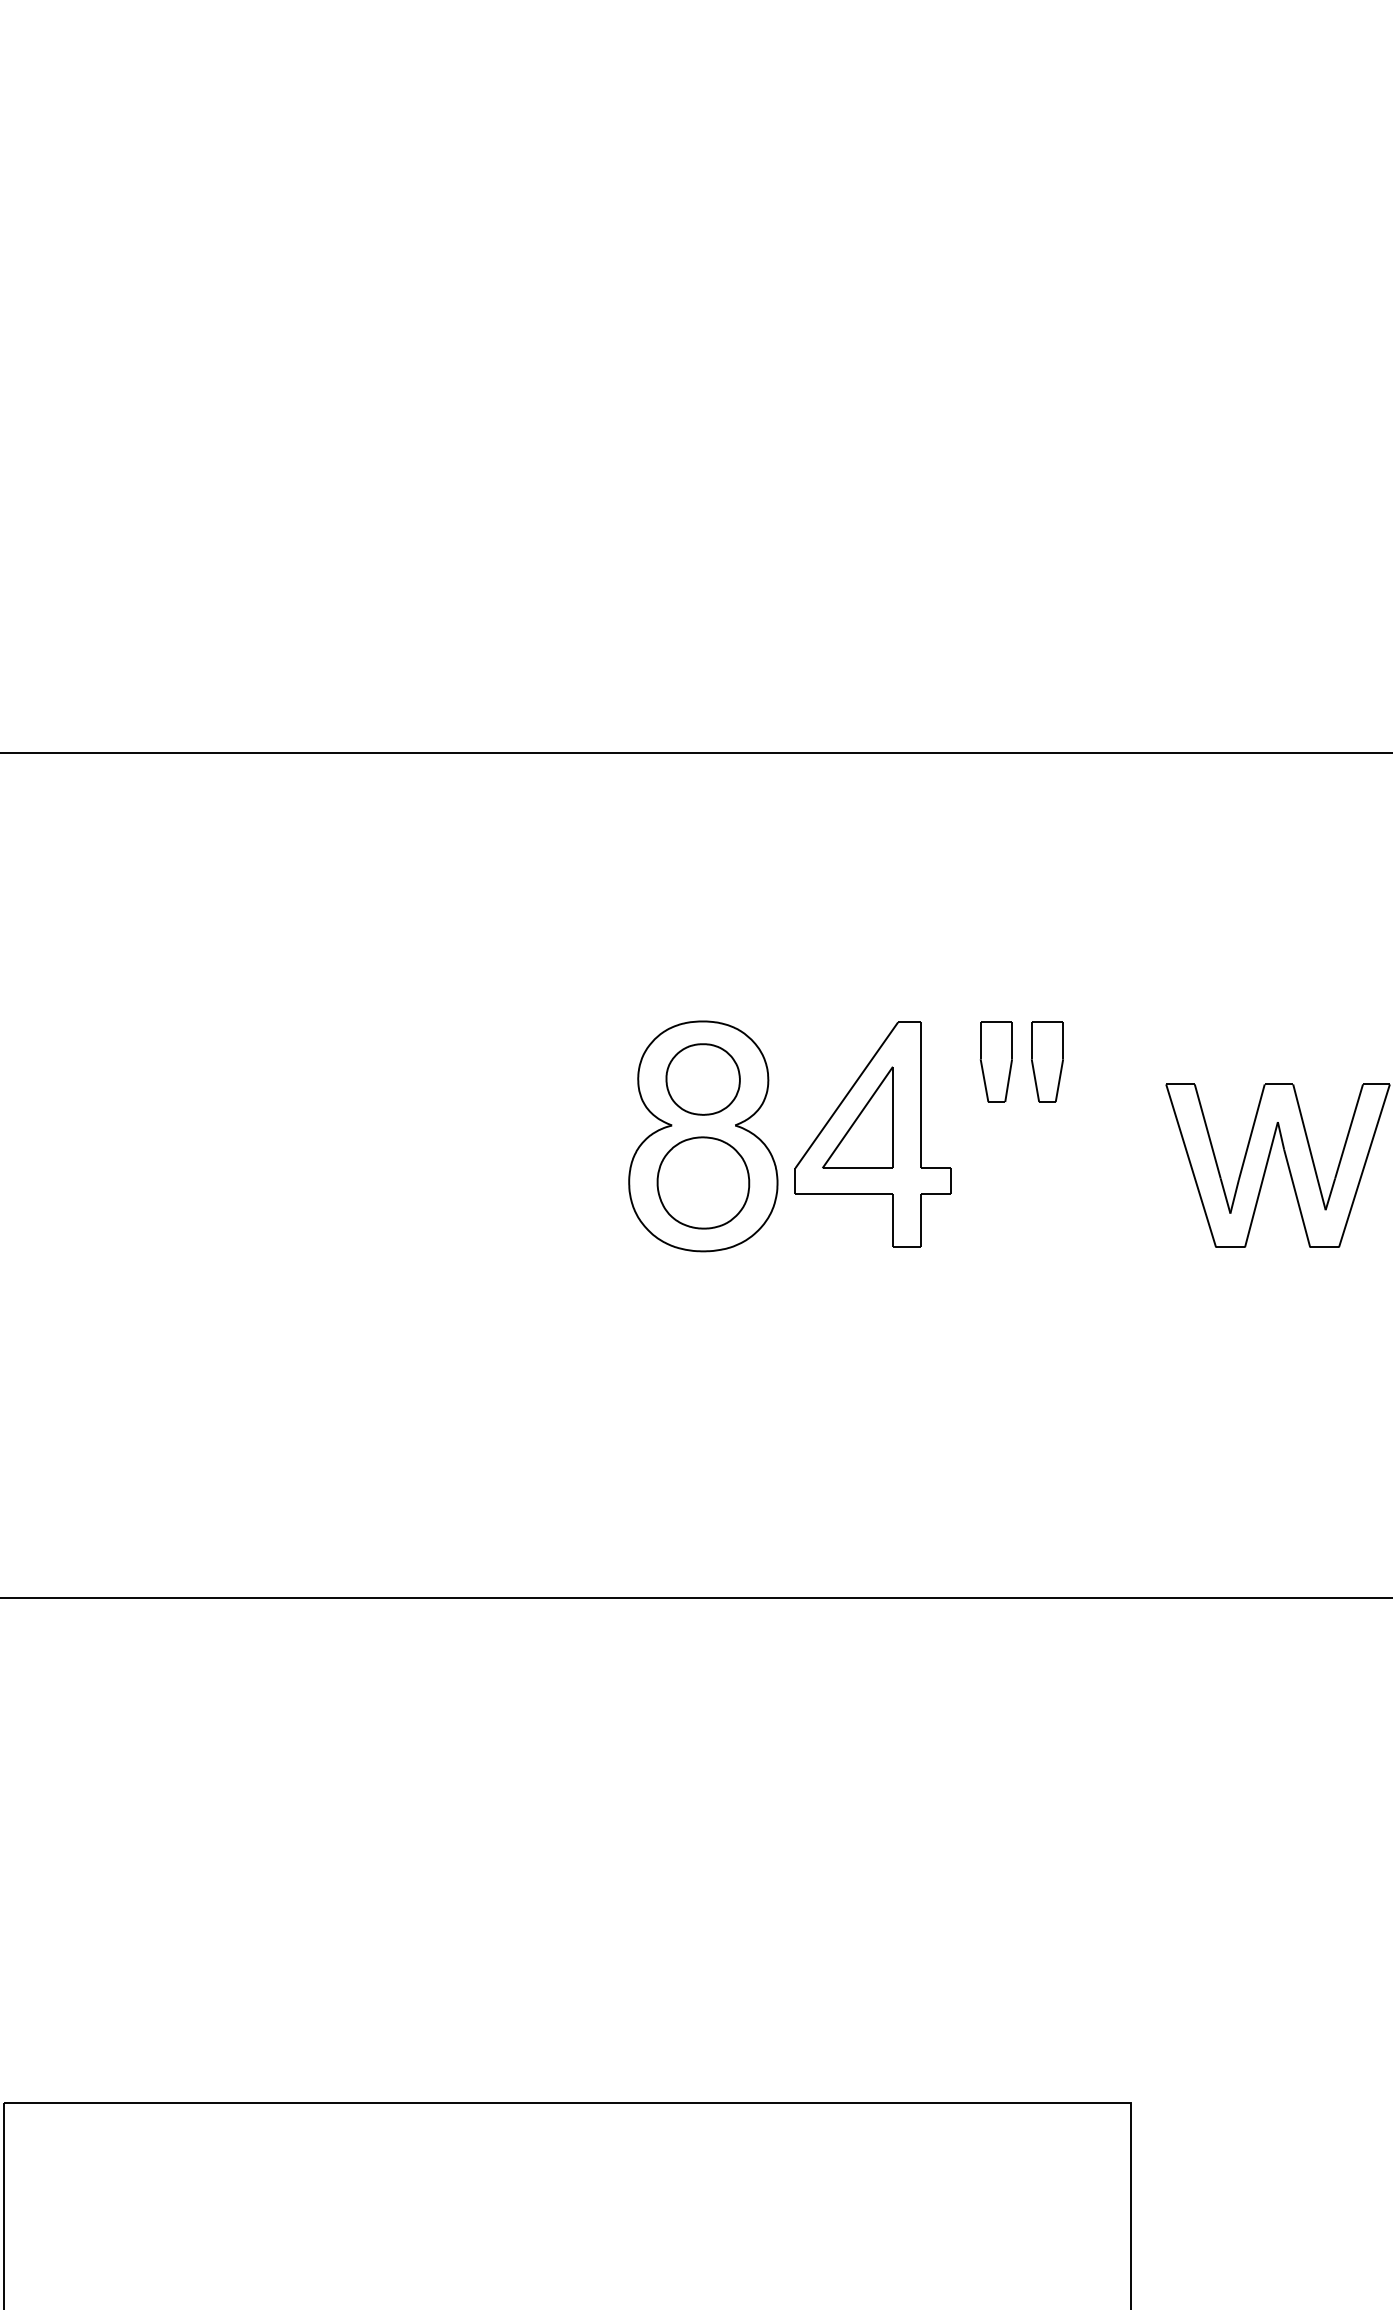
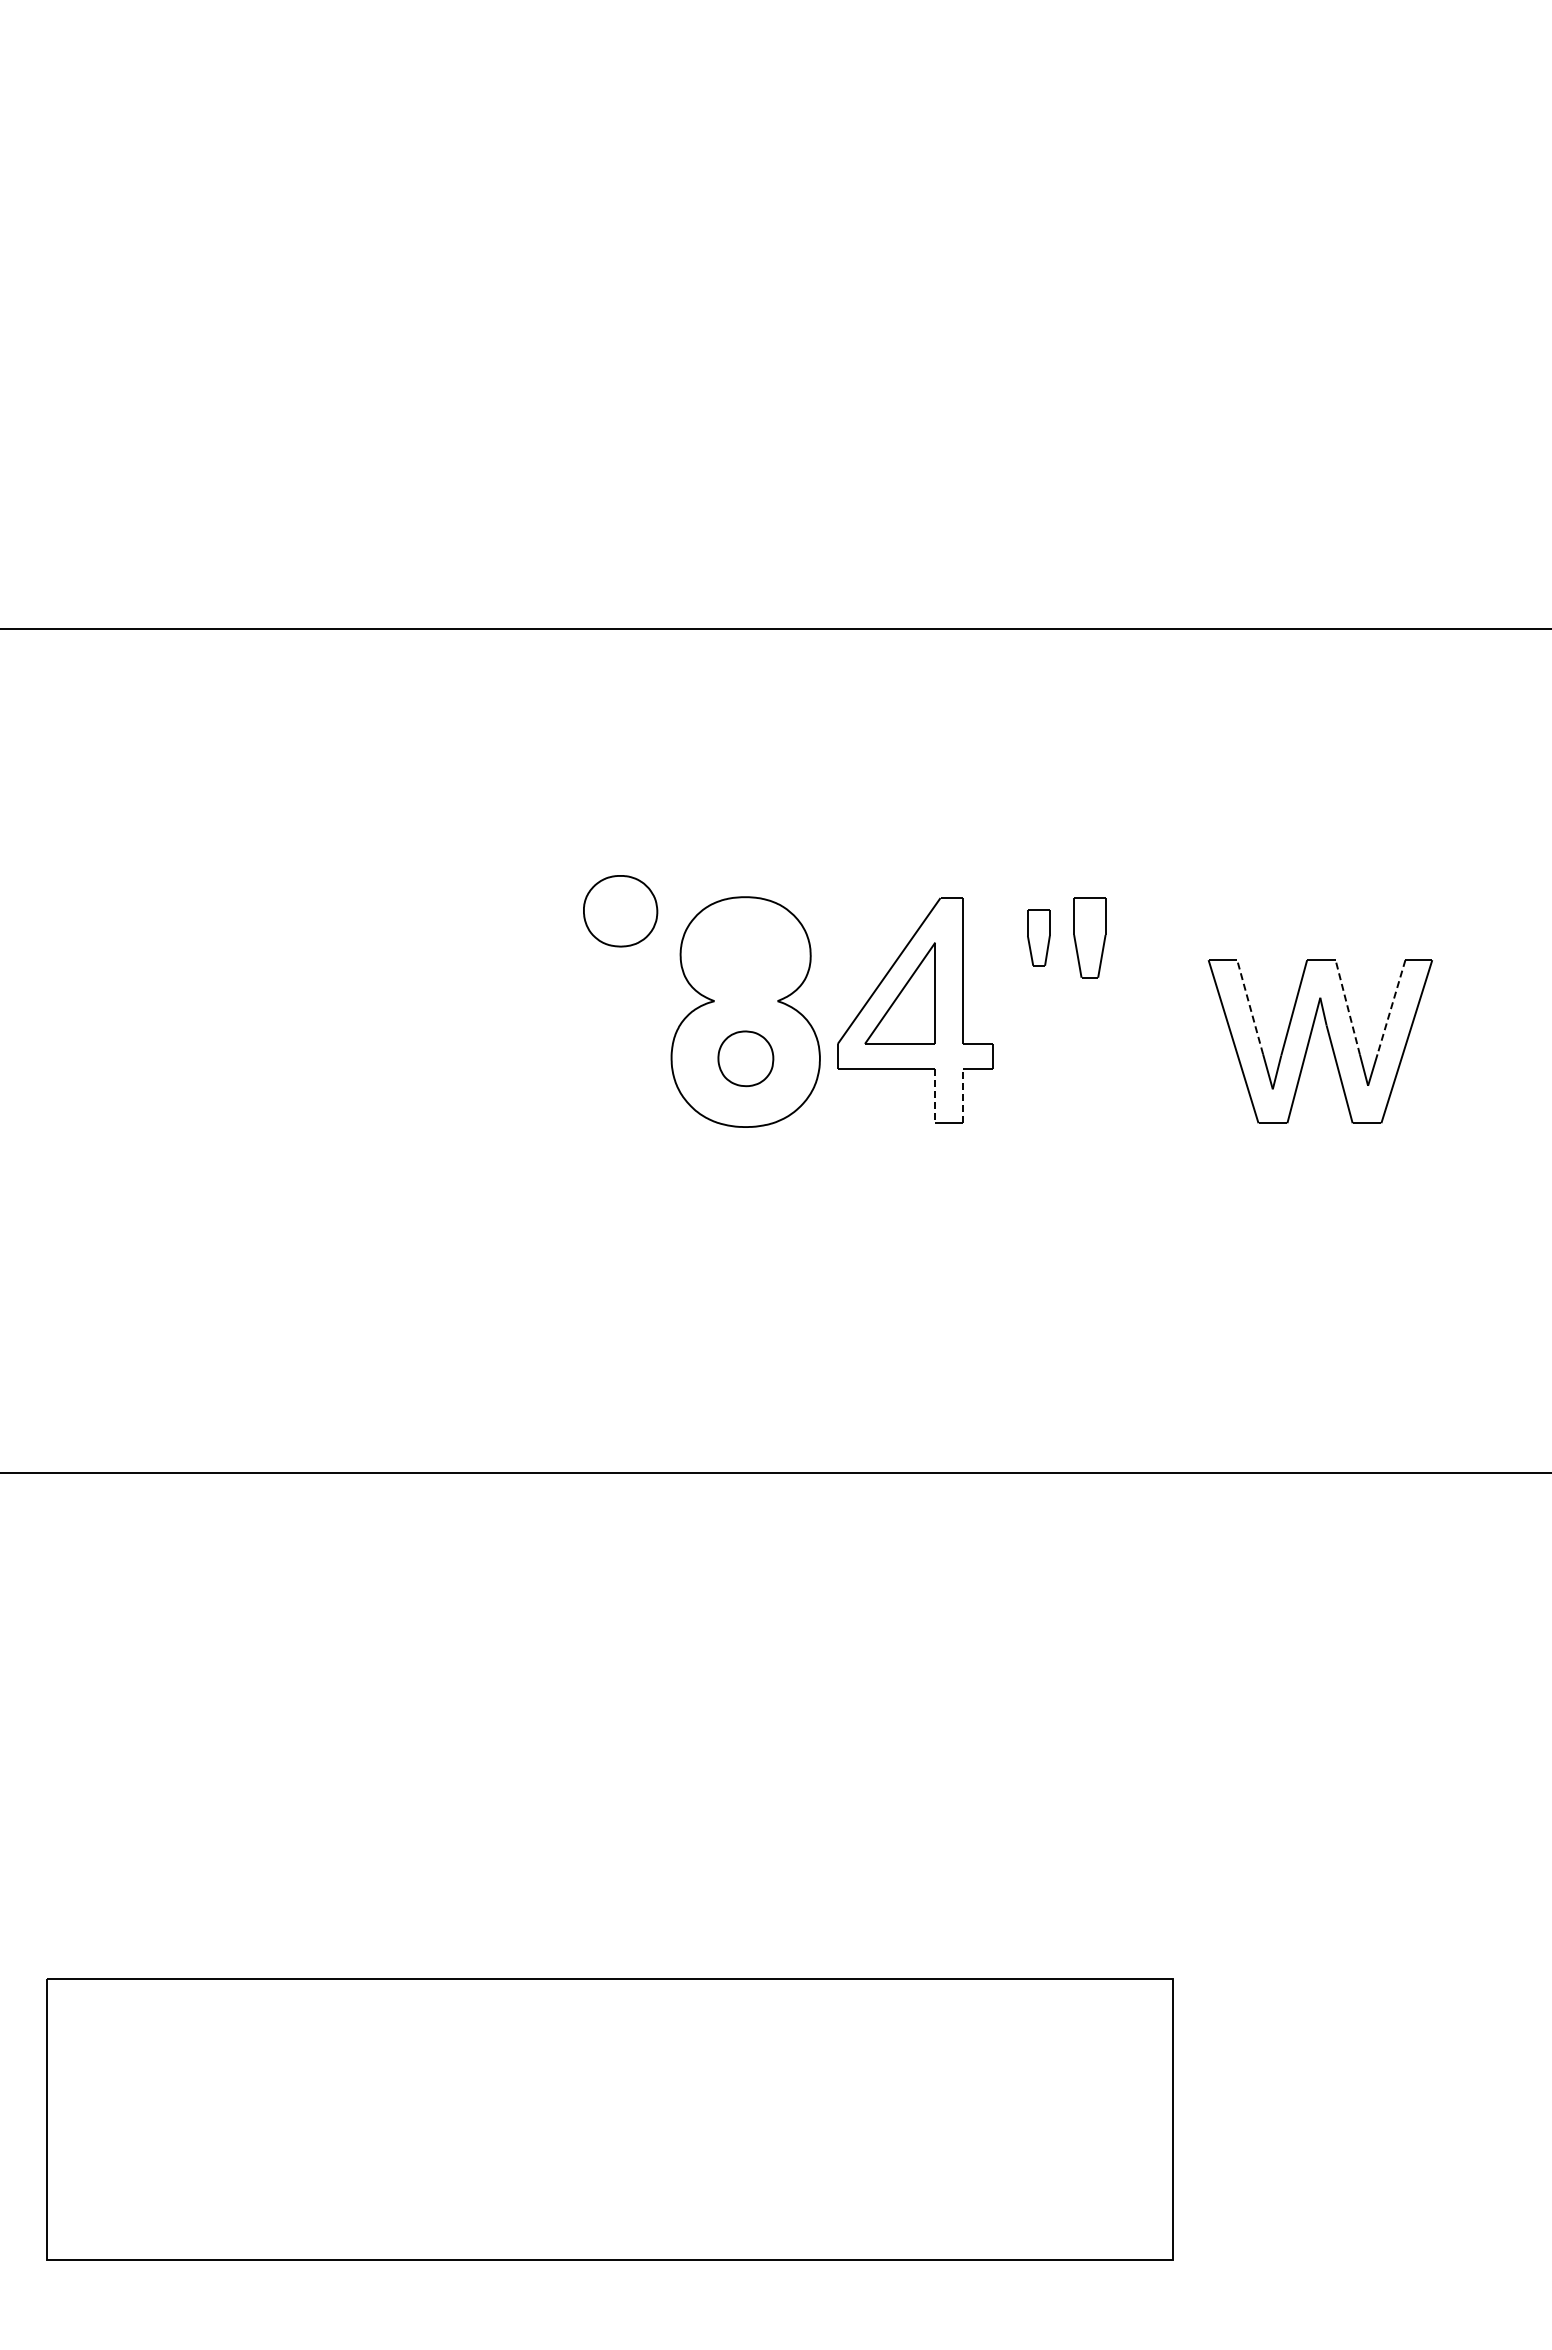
part: (996, 1061) -> (1038, 937), size x0.7
part: (703, 1079) -> (620, 911), moved
line: (1208, 1131) -> (1250, 1007), solid -> dashed
line: (1305, 1131) -> (1347, 1007), solid -> dashed
line: (1349, 1131) -> (1391, 1007), solid -> dashed
part: (703, 1182) -> (745, 1058), size x0.6
line: (893, 1220) -> (935, 1096), solid -> dashed
line: (920, 1220) -> (962, 1096), solid -> dashed

